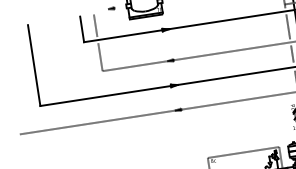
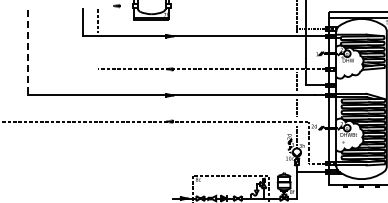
line: (287, 26) -> (296, 52), removed
line: (100, 57) -> (97, 54), removed
line: (33, 65) -> (27, 52), solid -> dashed

